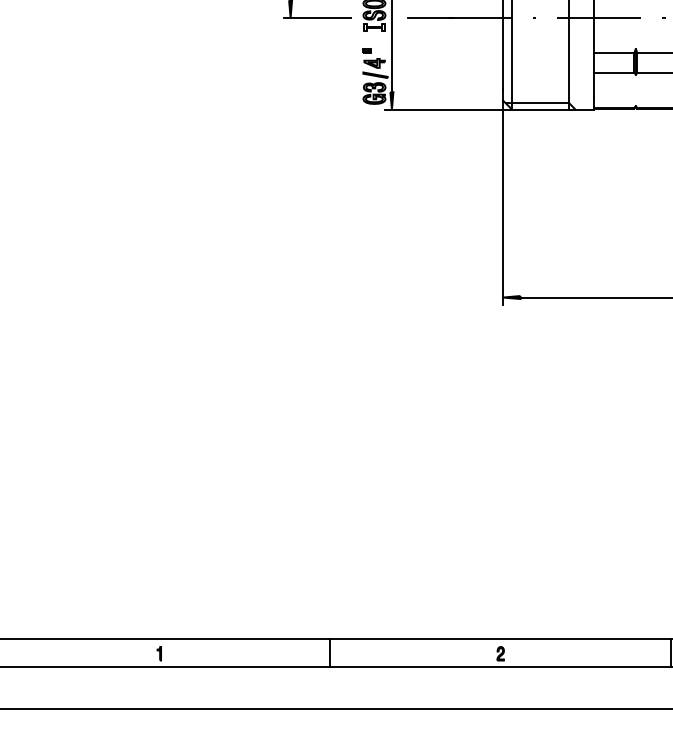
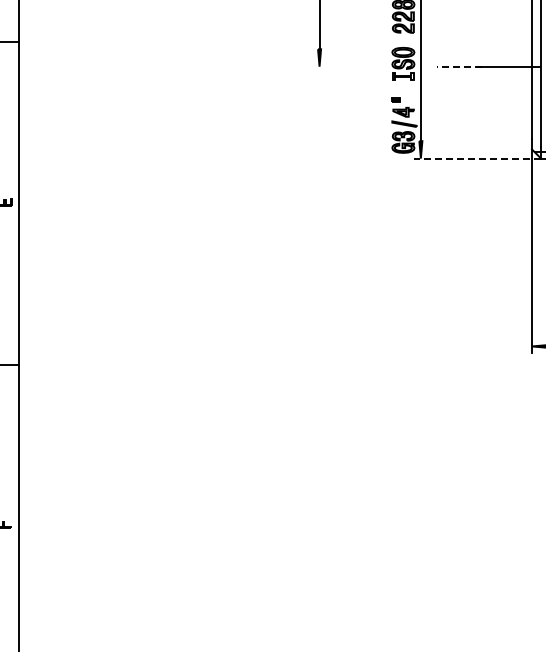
line: (317, 17) -> (346, 66), removed
line: (430, 17) -> (459, 66), solid -> dashed
line: (448, 109) -> (477, 158), solid -> dashed

